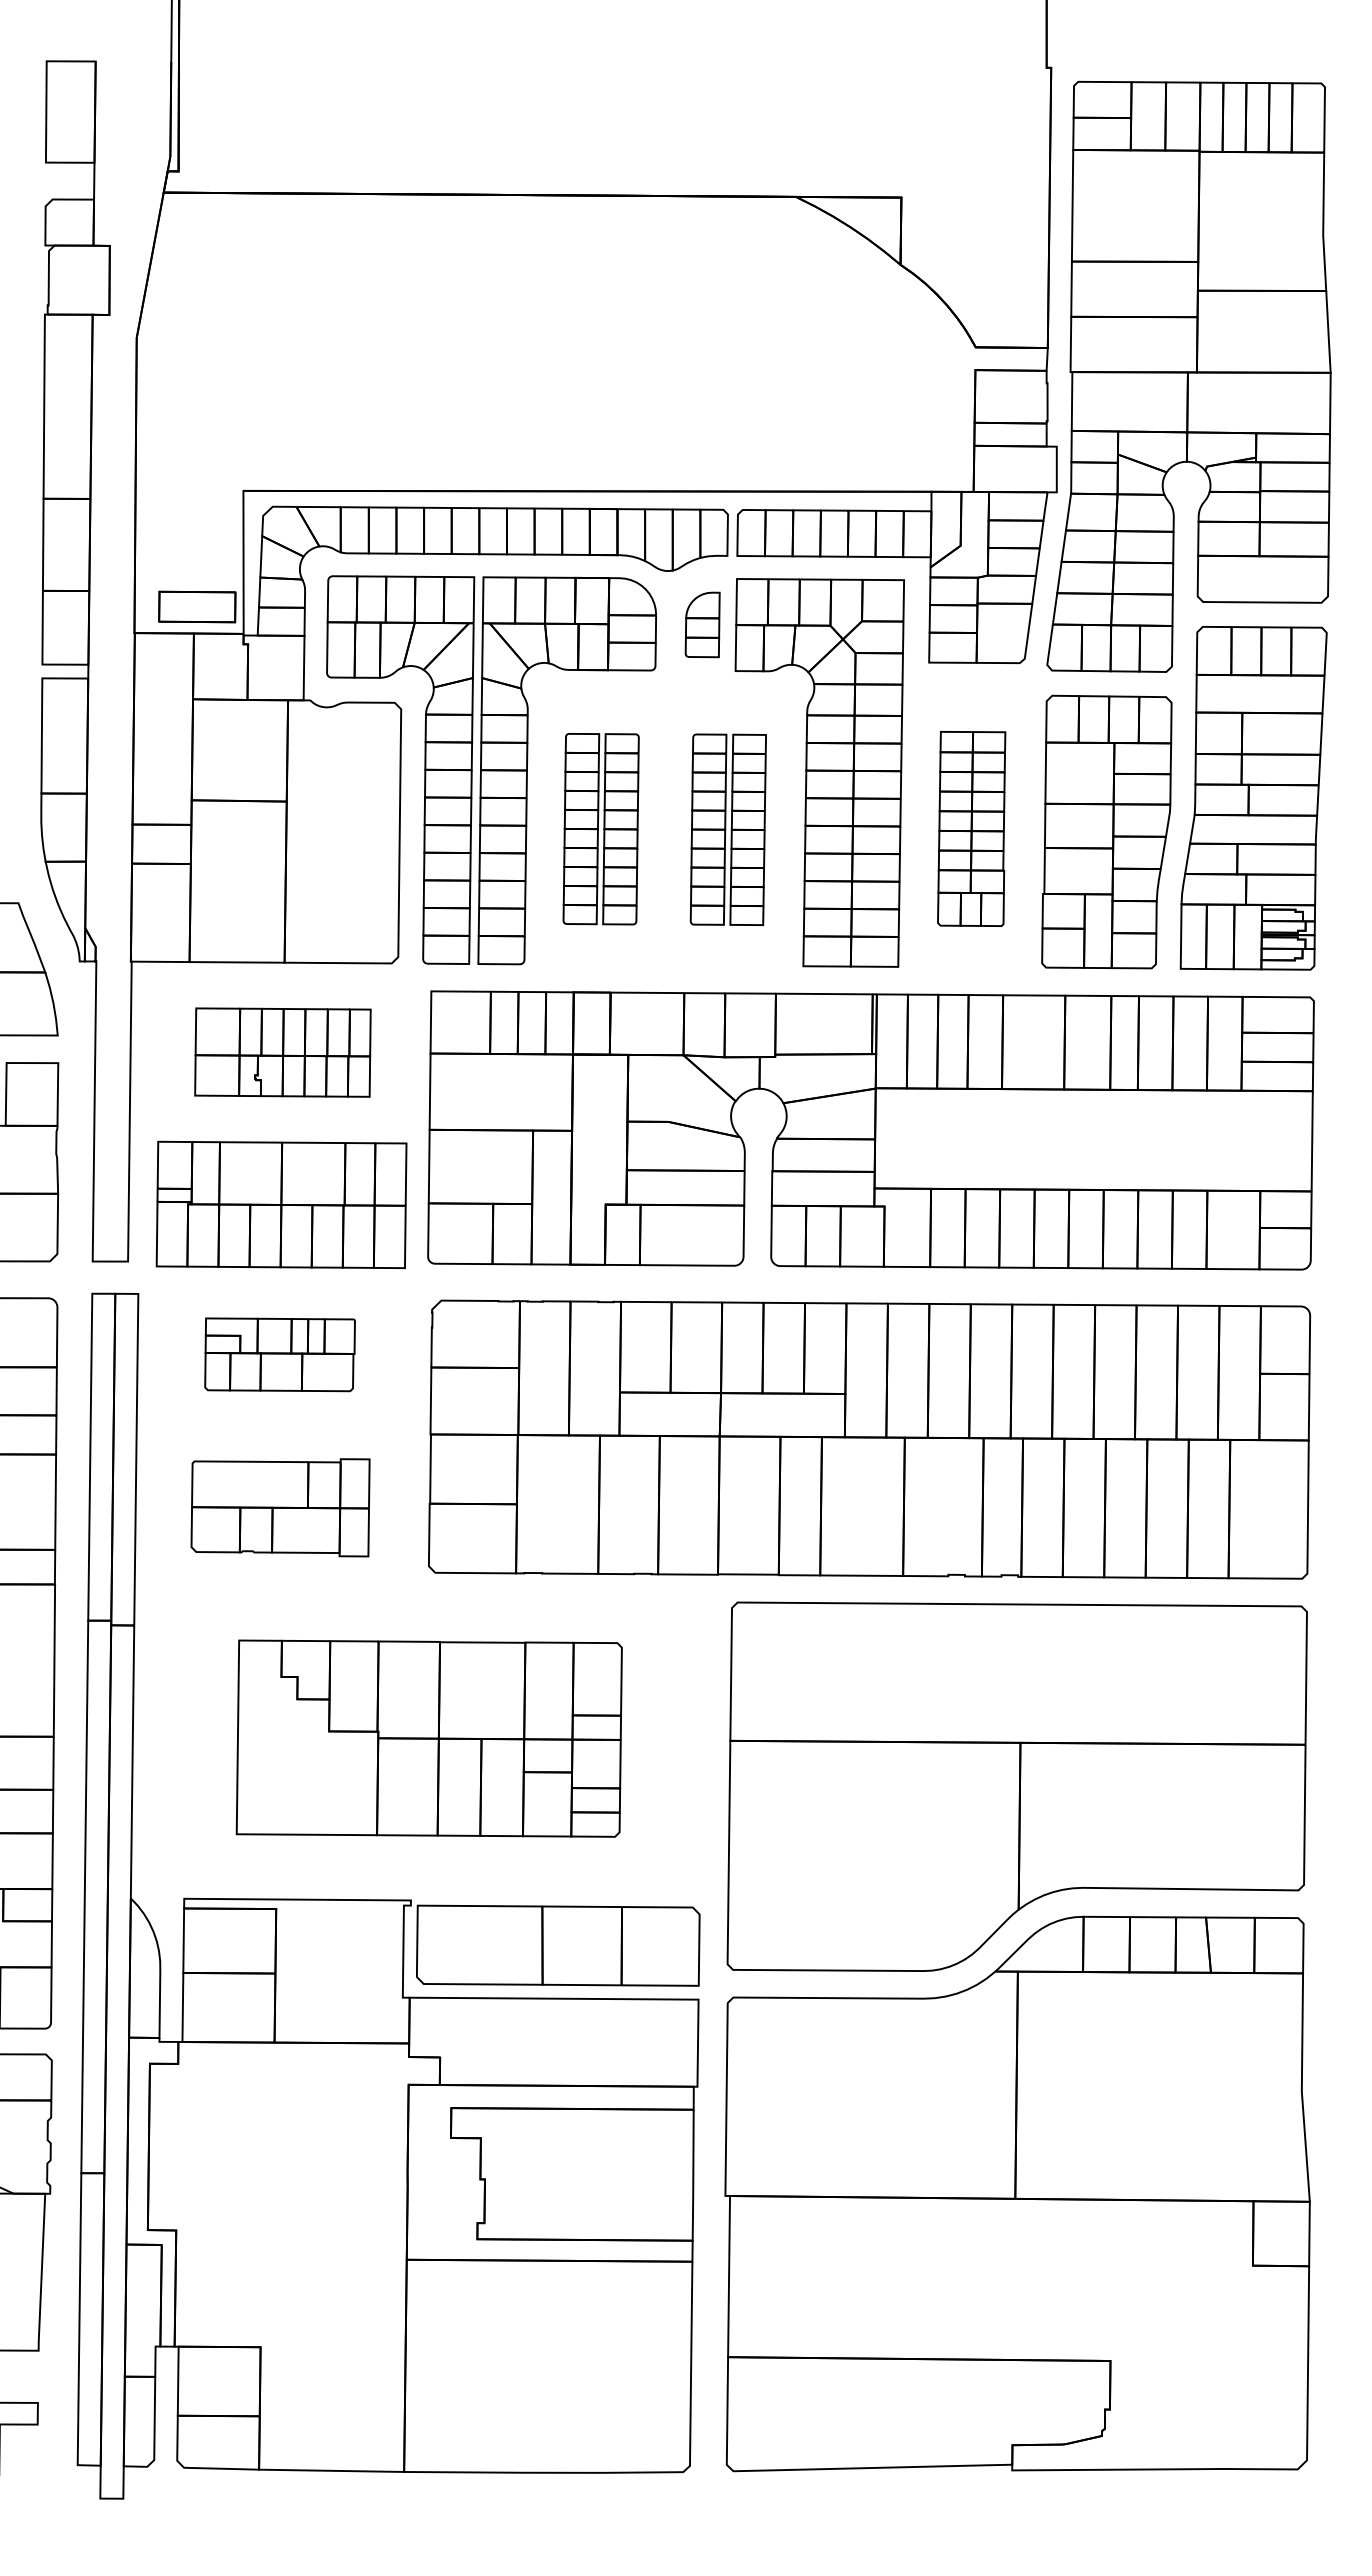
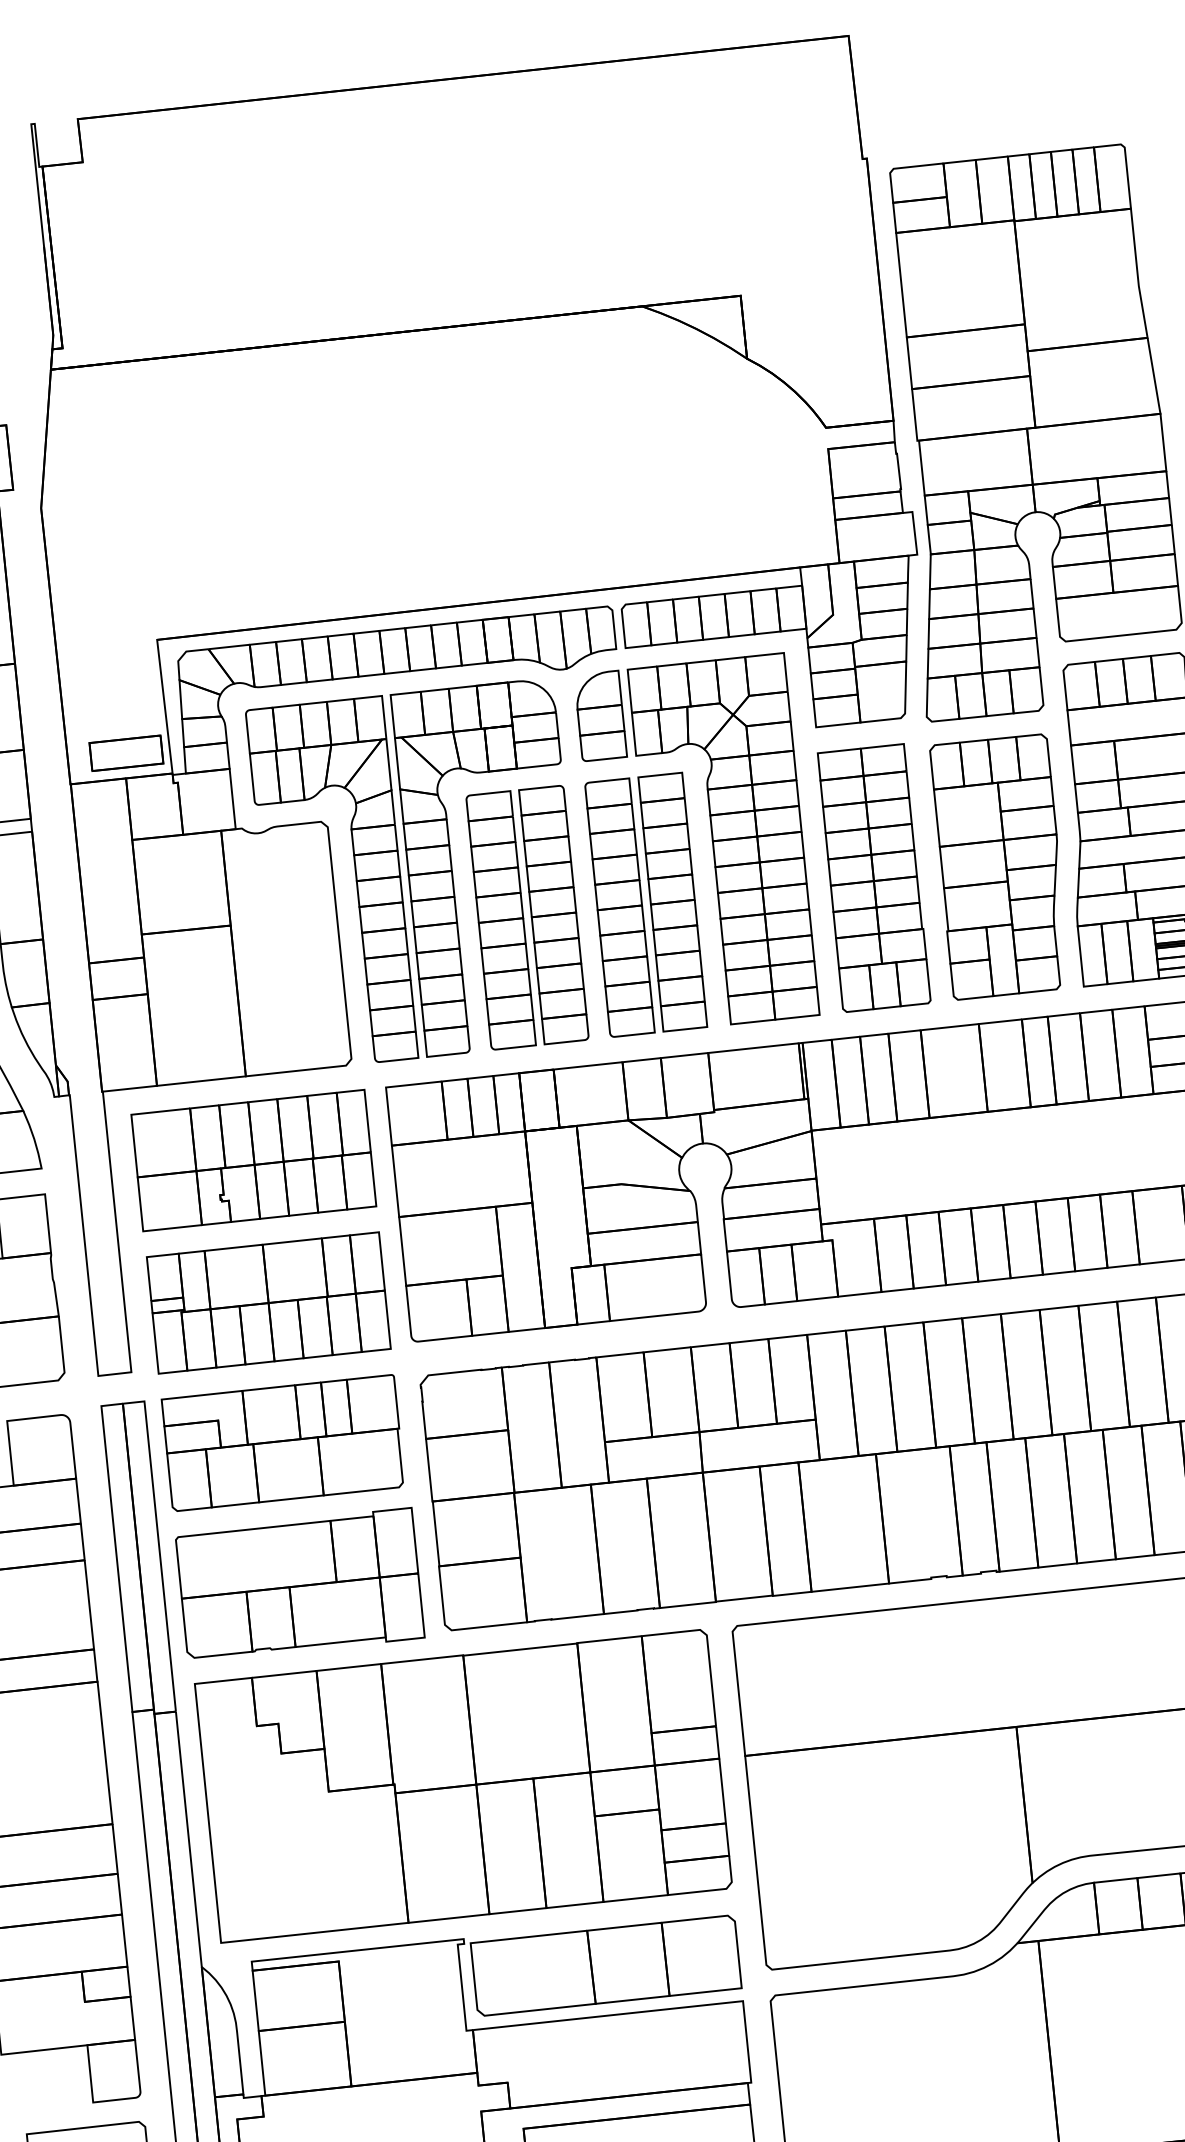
part: (702, 624) -> (600, 715), size x1.43
part: (971, 828) -> (873, 877), size x1.43
part: (600, 829) -> (526, 918), size x1.43
part: (728, 829) -> (646, 904), size x1.43
part: (282, 1052) -> (253, 1160), size x1.43
part: (279, 1354) -> (282, 1442), size x1.67
part: (280, 1507) -> (300, 1585), size x1.43
part: (429, 1738) -> (463, 1785), size x1.43

